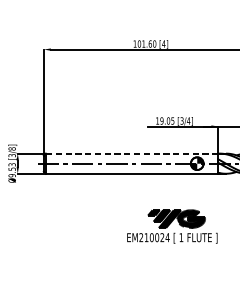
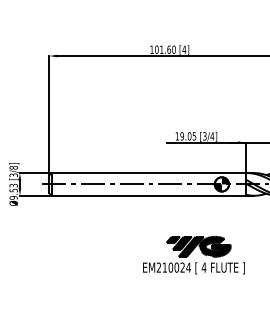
line: (131, 153) -> (148, 173), dashed -> solid
text: (180, 237) -> (203, 267), 1 -> 4

